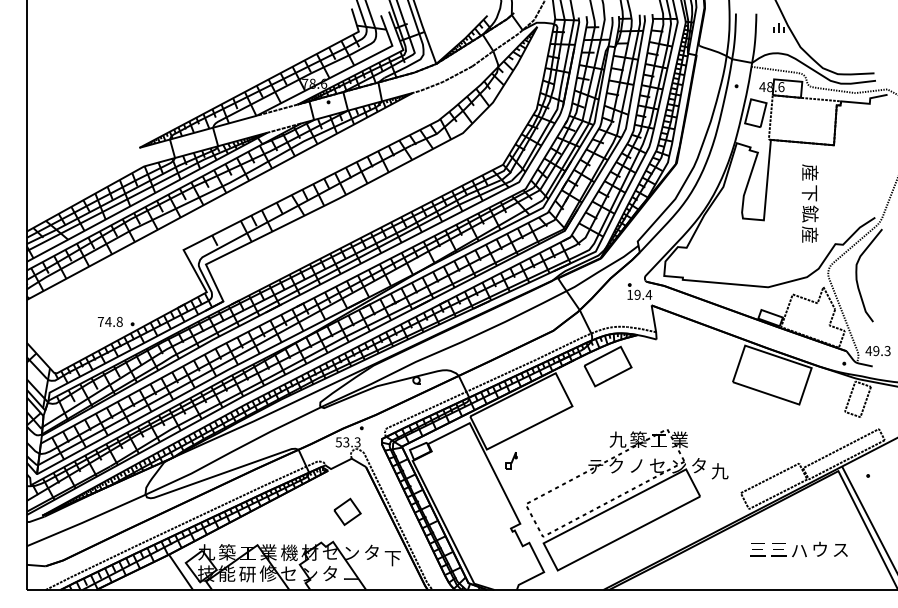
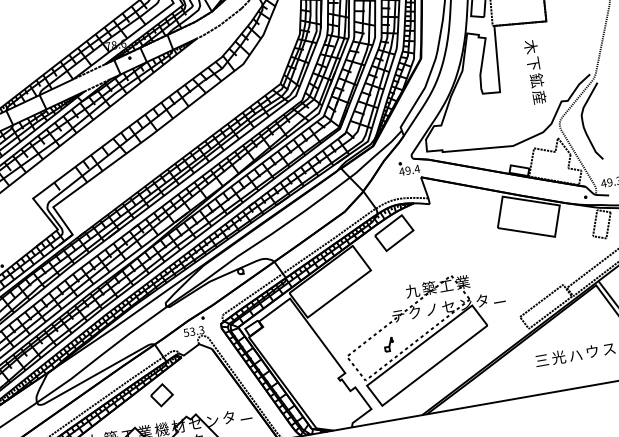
text: (809, 172) -> (530, 46), 産 -> 木
text: (629, 294) -> (401, 171), 19.4 -> 49.4
part: (511, 460) -> (388, 344), moved
text: (719, 471) -> (499, 302), 九 -> ー
part: (347, 511) -> (161, 394), moved
text: (778, 549) -> (558, 357), 三 -> 光
text: (392, 558) -> (246, 419), 下 -> ー

